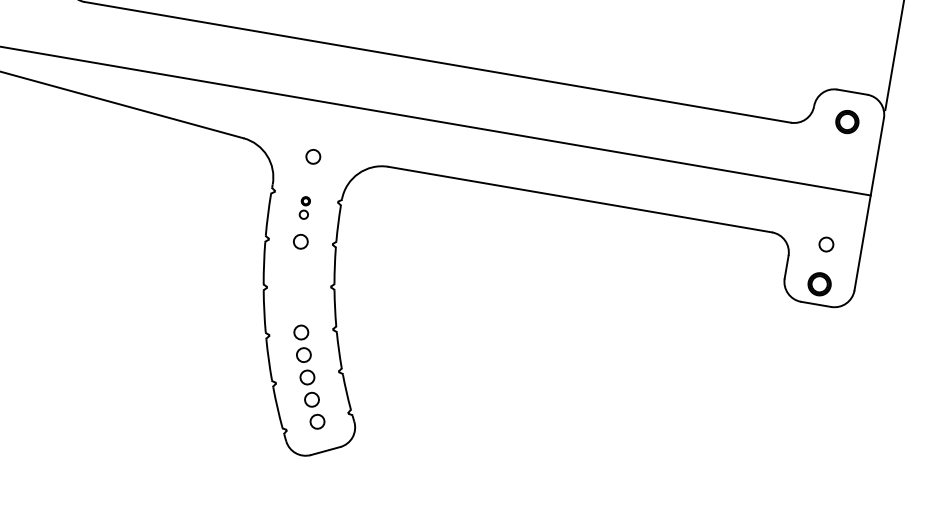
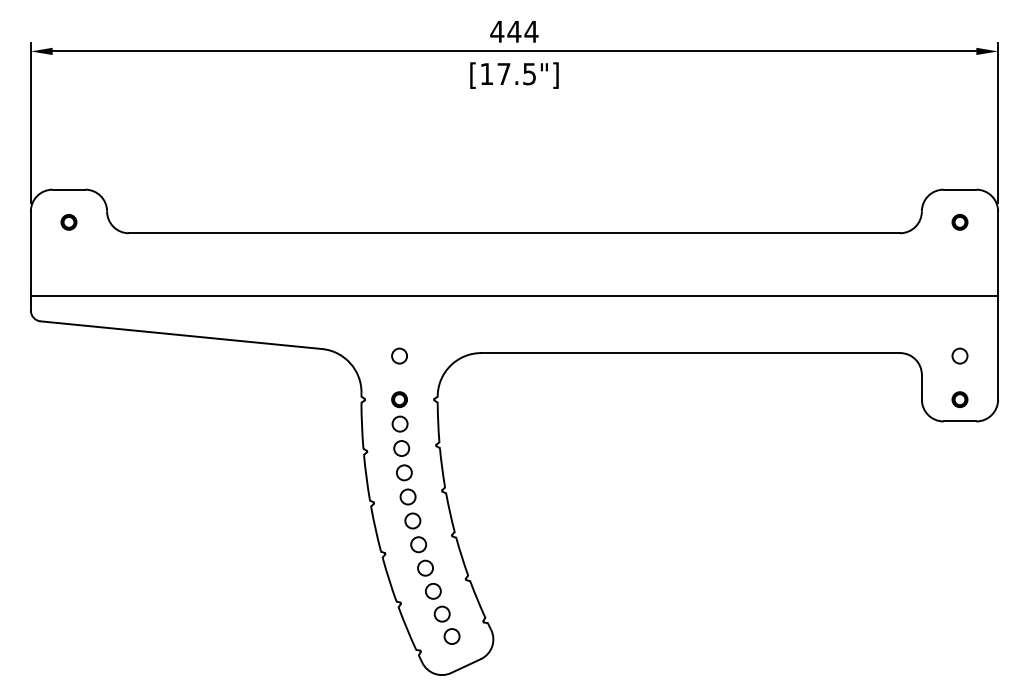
part: (846, 122) -> (959, 222), size x0.62
part: (304, 207) -> (399, 411), size x1.67
part: (819, 284) -> (959, 399), size x0.62
part: (299, 286) -> (408, 496), added

